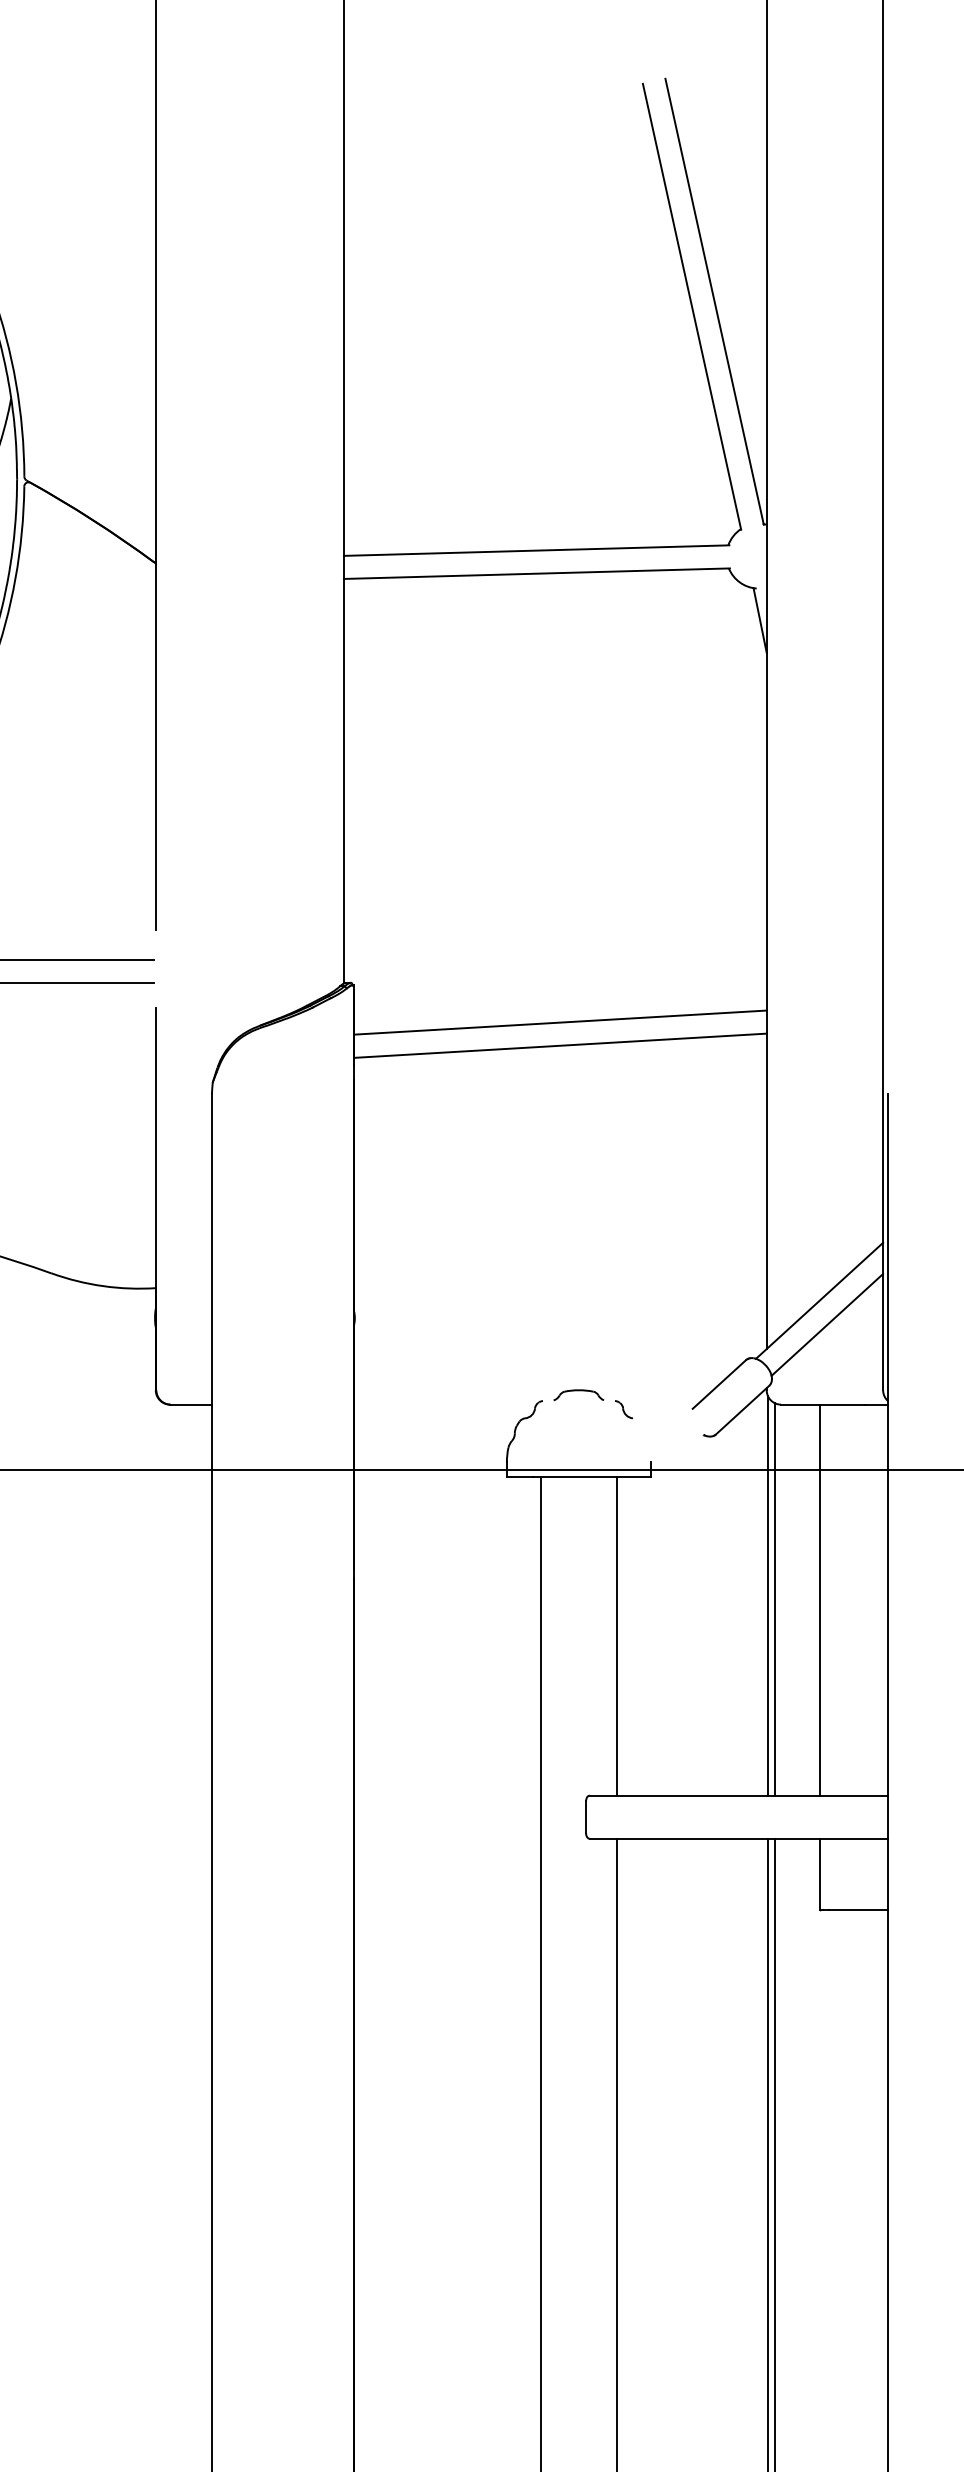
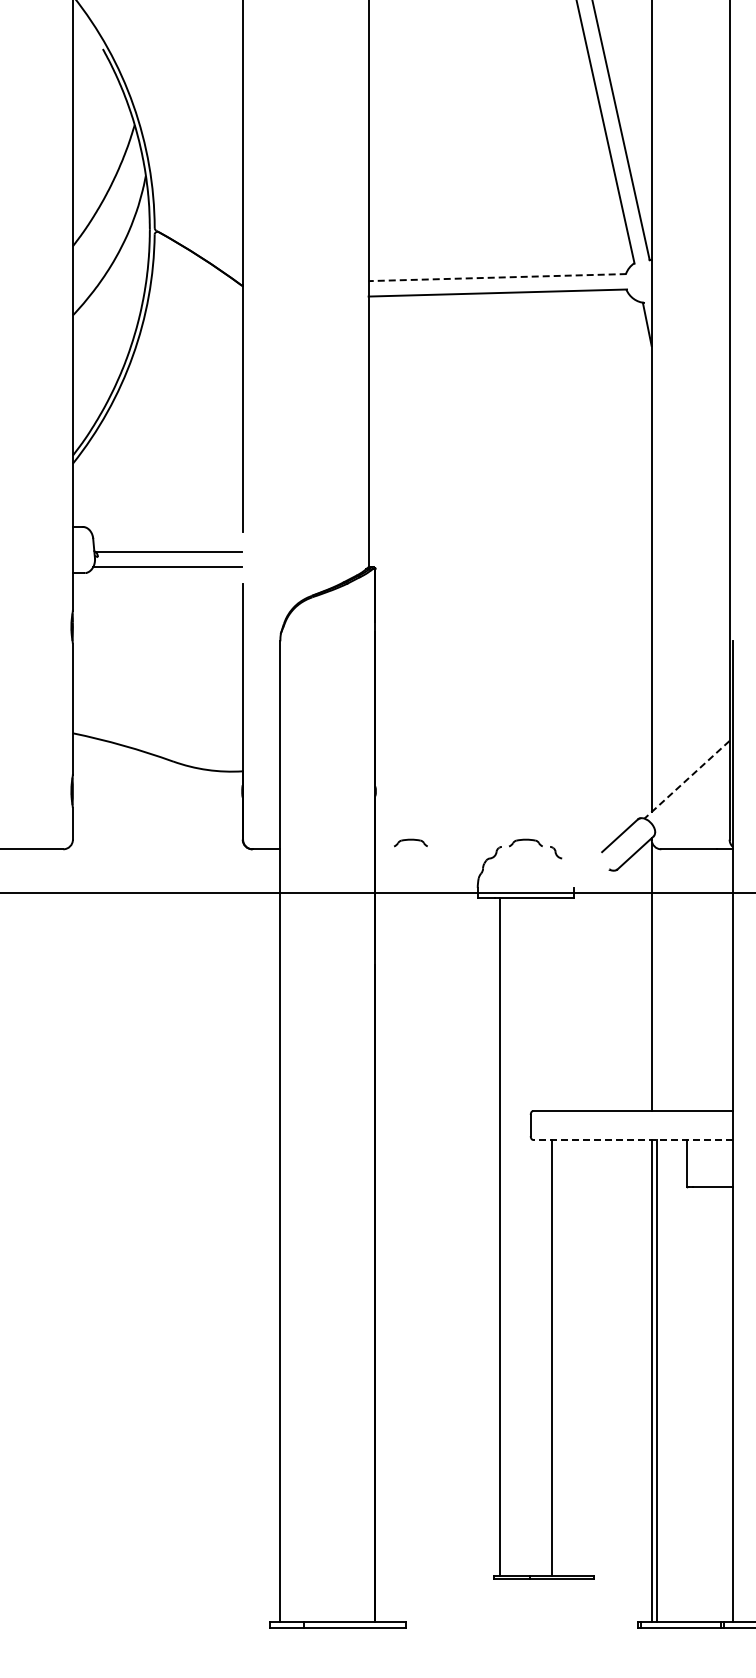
line: (536, 550) -> (497, 277), solid -> dashed
line: (560, 1022) -> (513, 593), removed
line: (560, 1044) -> (513, 608), removed
line: (820, 1300) -> (687, 779), solid -> dashed
line: (826, 1324) -> (691, 795), removed
part: (406, 1394) -> (410, 842), added
line: (775, 1599) -> (657, 979), removed
line: (820, 1600) -> (687, 980), removed
line: (617, 1636) -> (551, 1004), removed
line: (739, 1838) -> (633, 1139), solid -> dashed

